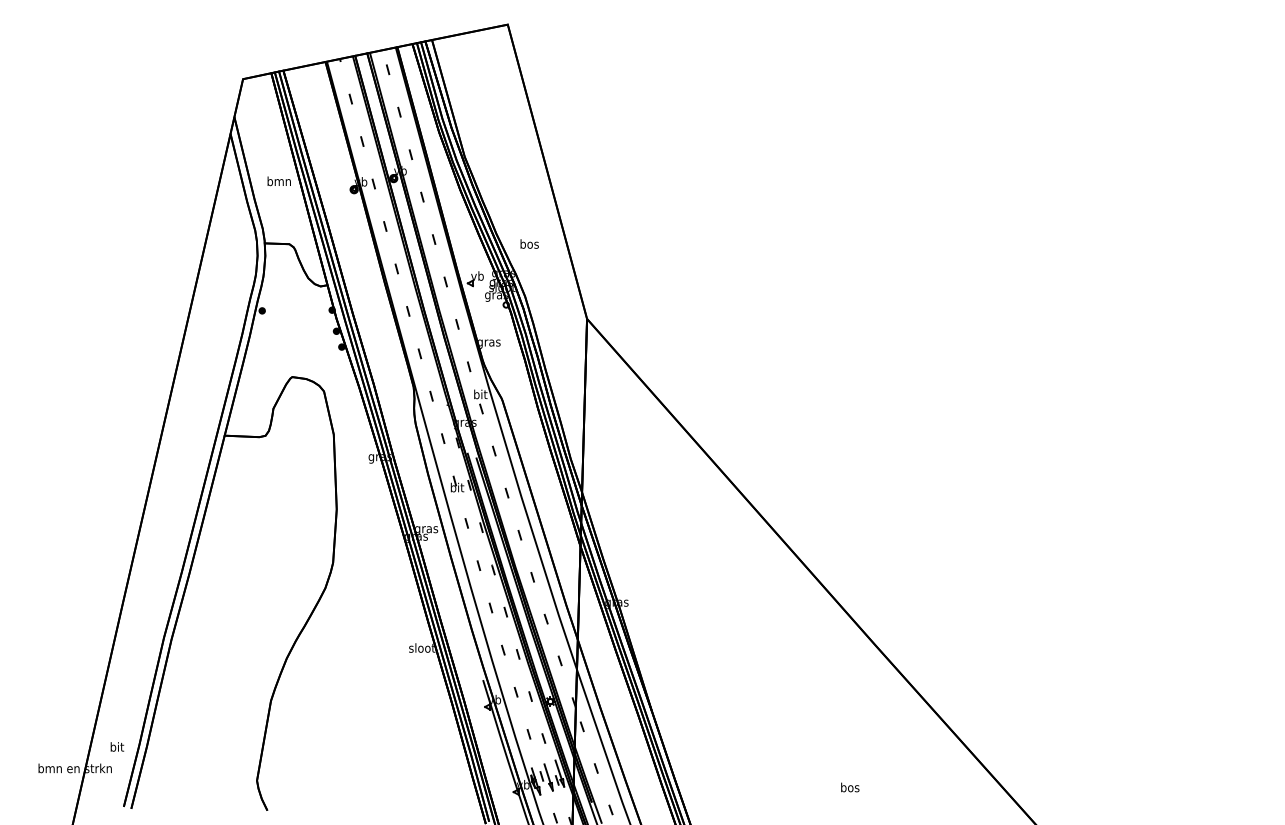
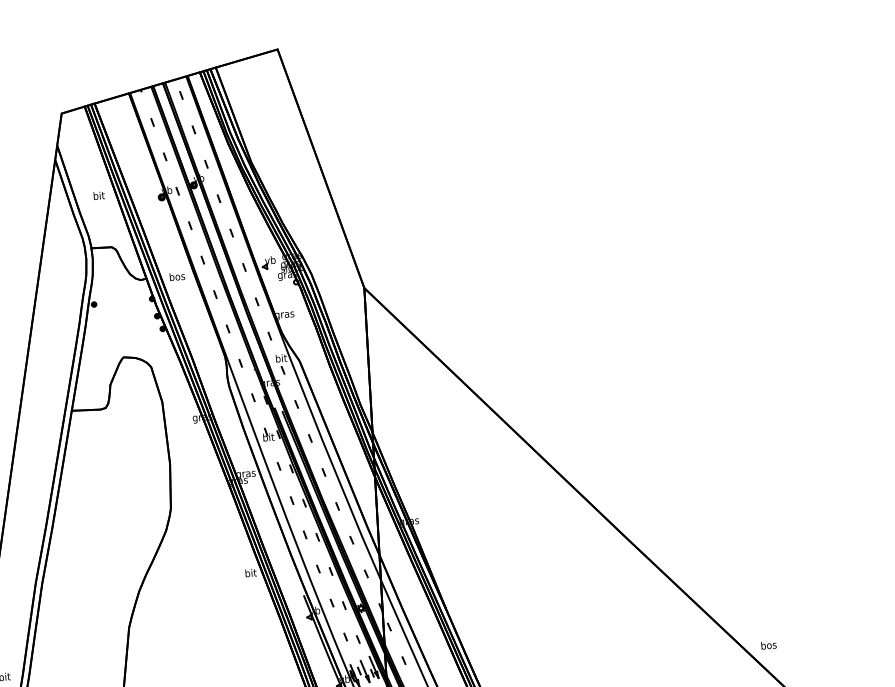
text: (278, 181) -> (98, 195), bmn -> bit
text: (529, 243) -> (177, 276), moved
text: (422, 647) -> (251, 572), sloot -> bit
text: (850, 787) -> (769, 645), moved

